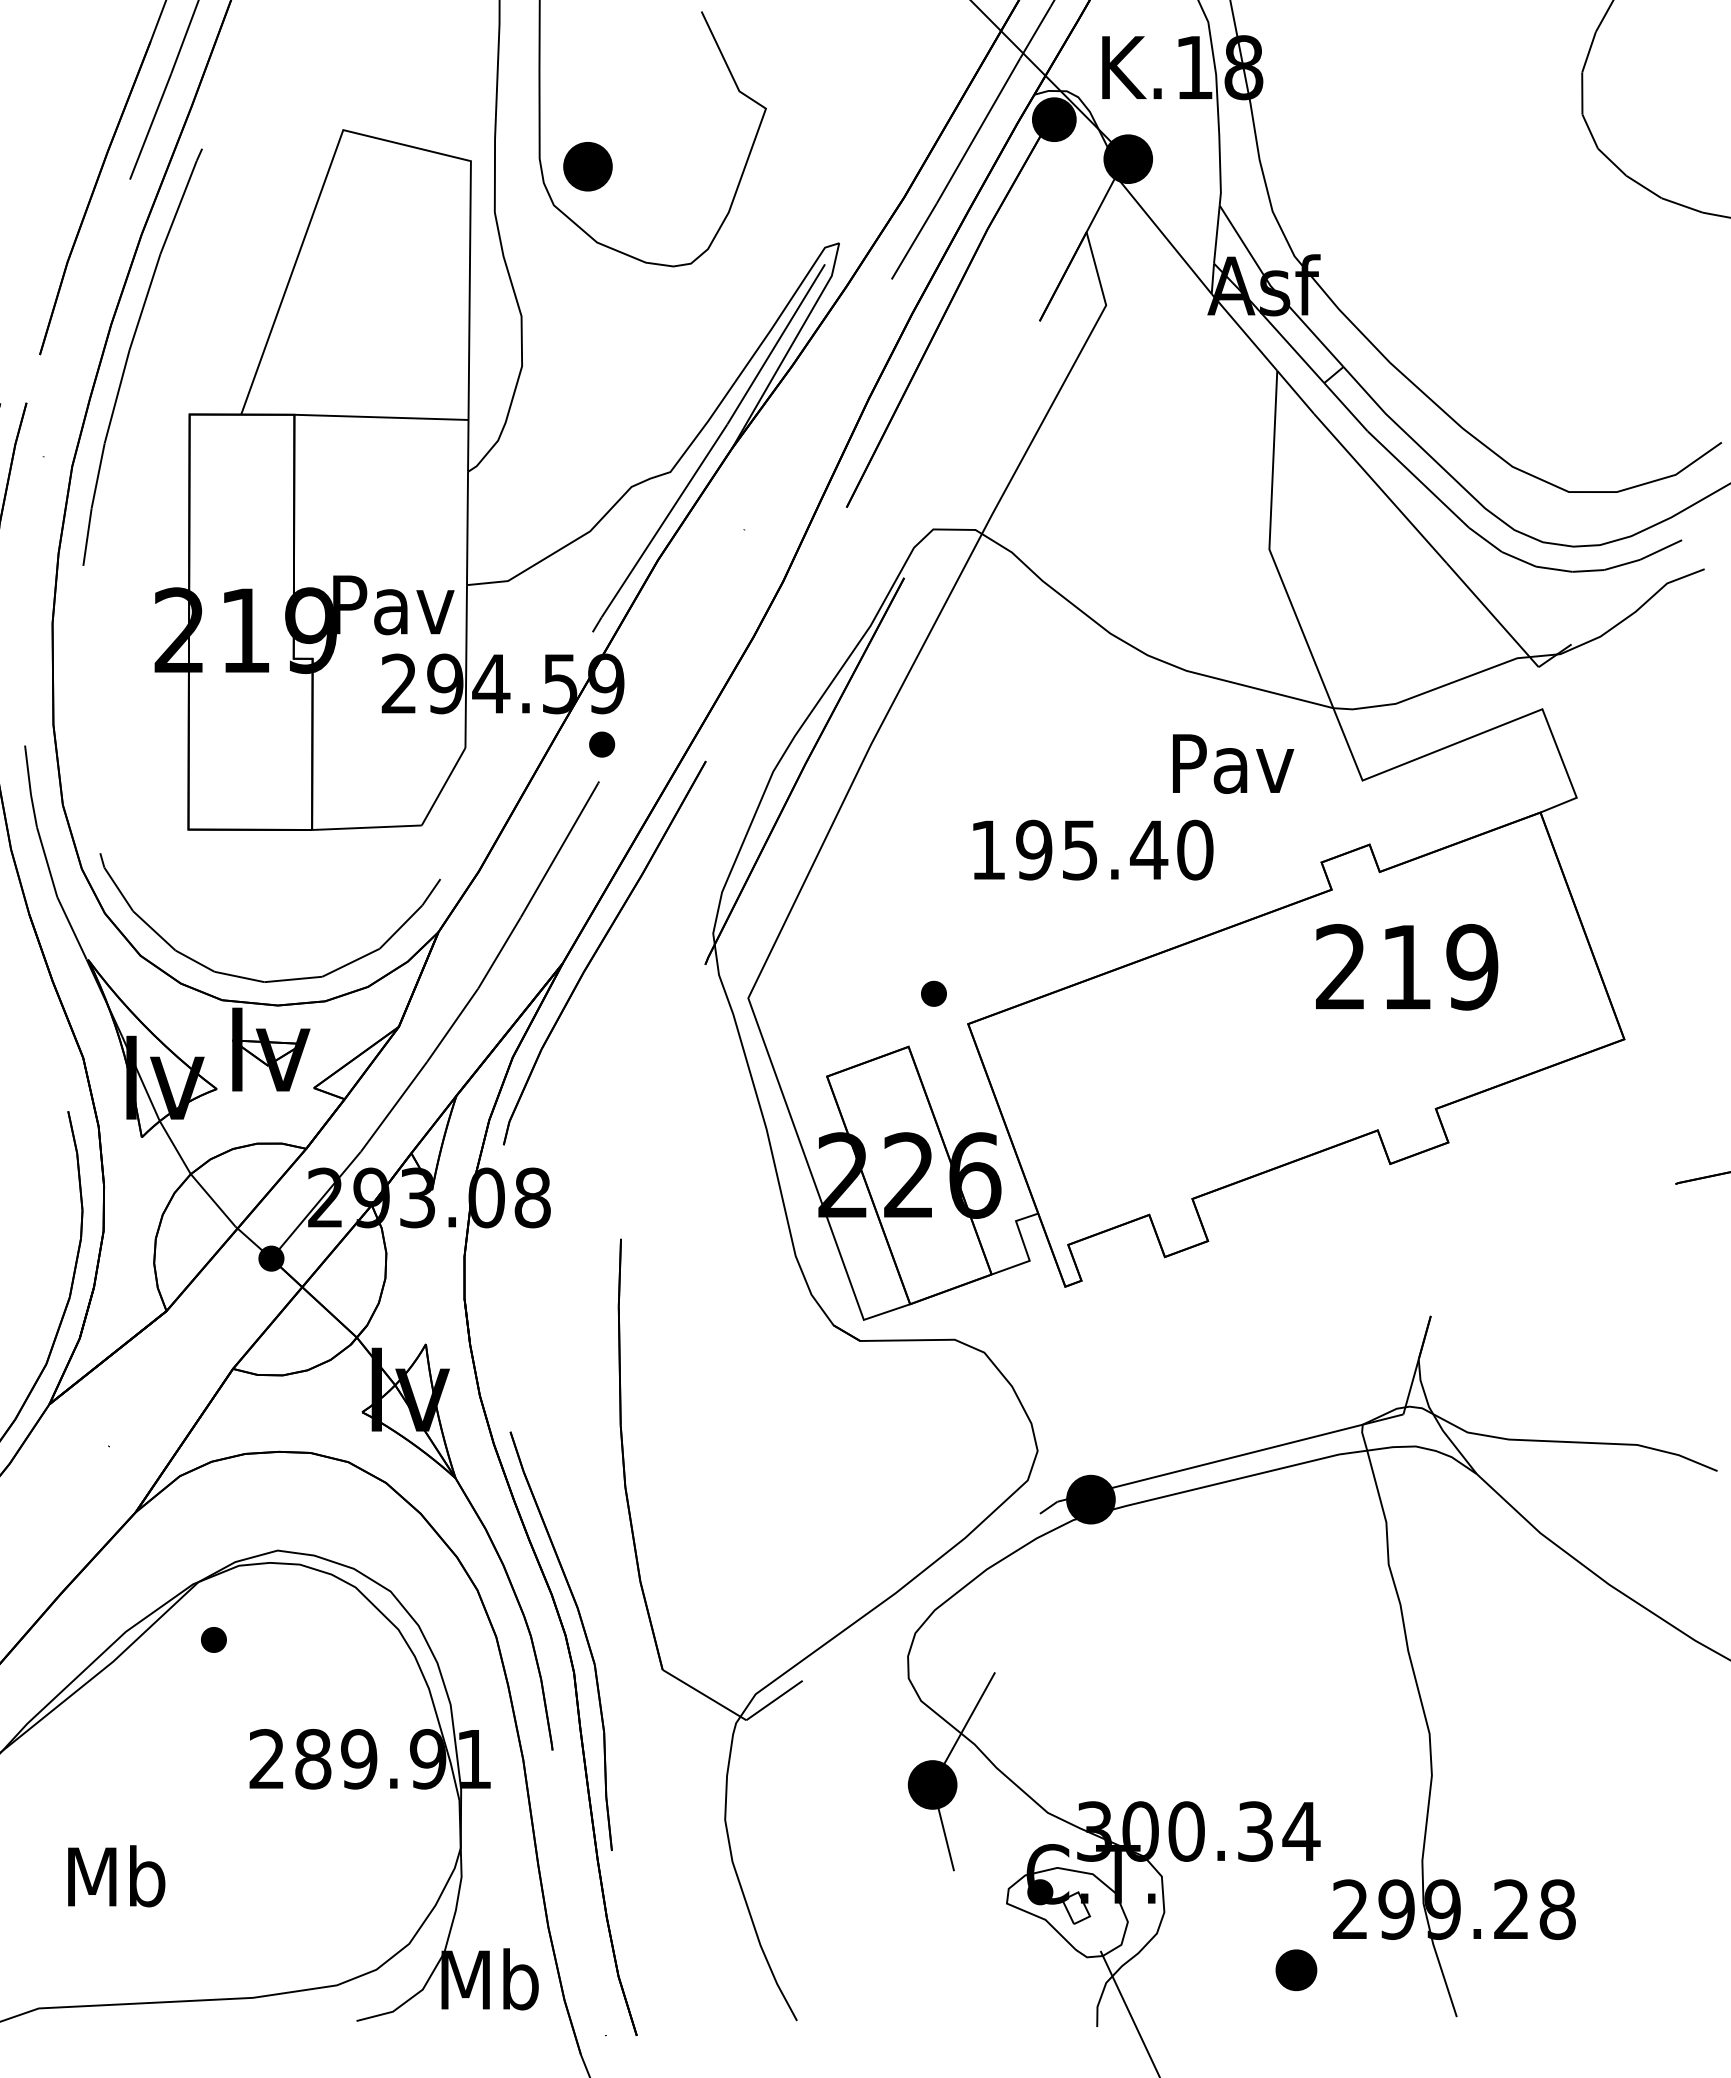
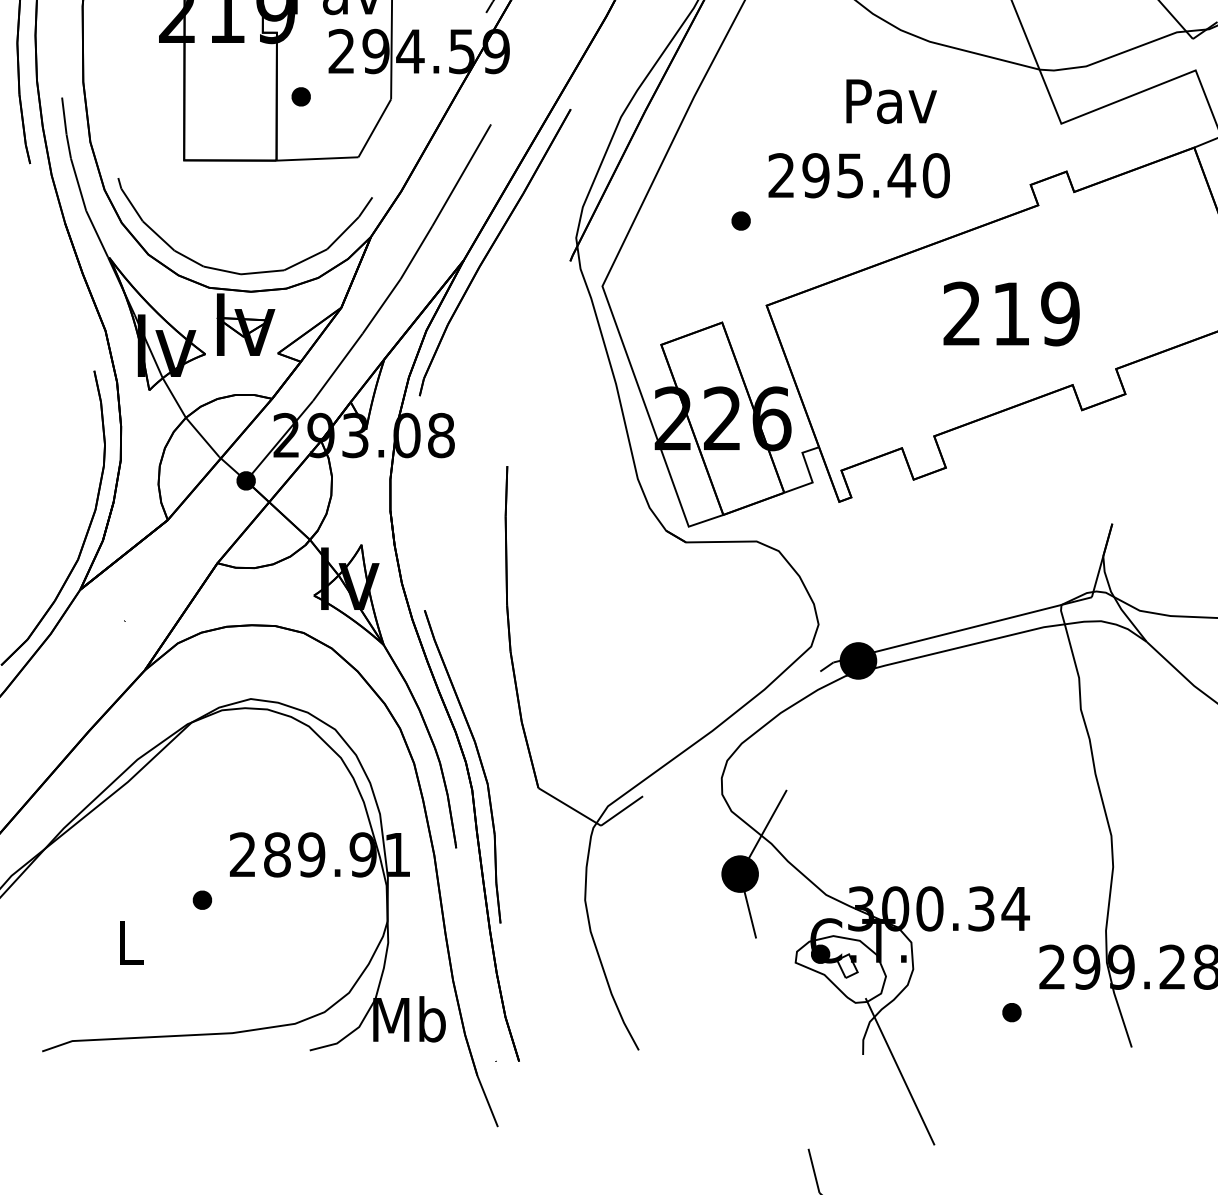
part: (602, 744) -> (301, 96), moved
text: (1233, 763) -> (891, 101), moved
text: (987, 849) -> (781, 175), 195.40 -> 295.40
text: (1407, 967) -> (1011, 314), moved
part: (933, 993) -> (740, 220), moved
part: (213, 1639) -> (202, 899), moved
text: (116, 1876) -> (130, 942), Mb -> L
part: (1296, 1970) -> (1011, 1012), size x0.62

